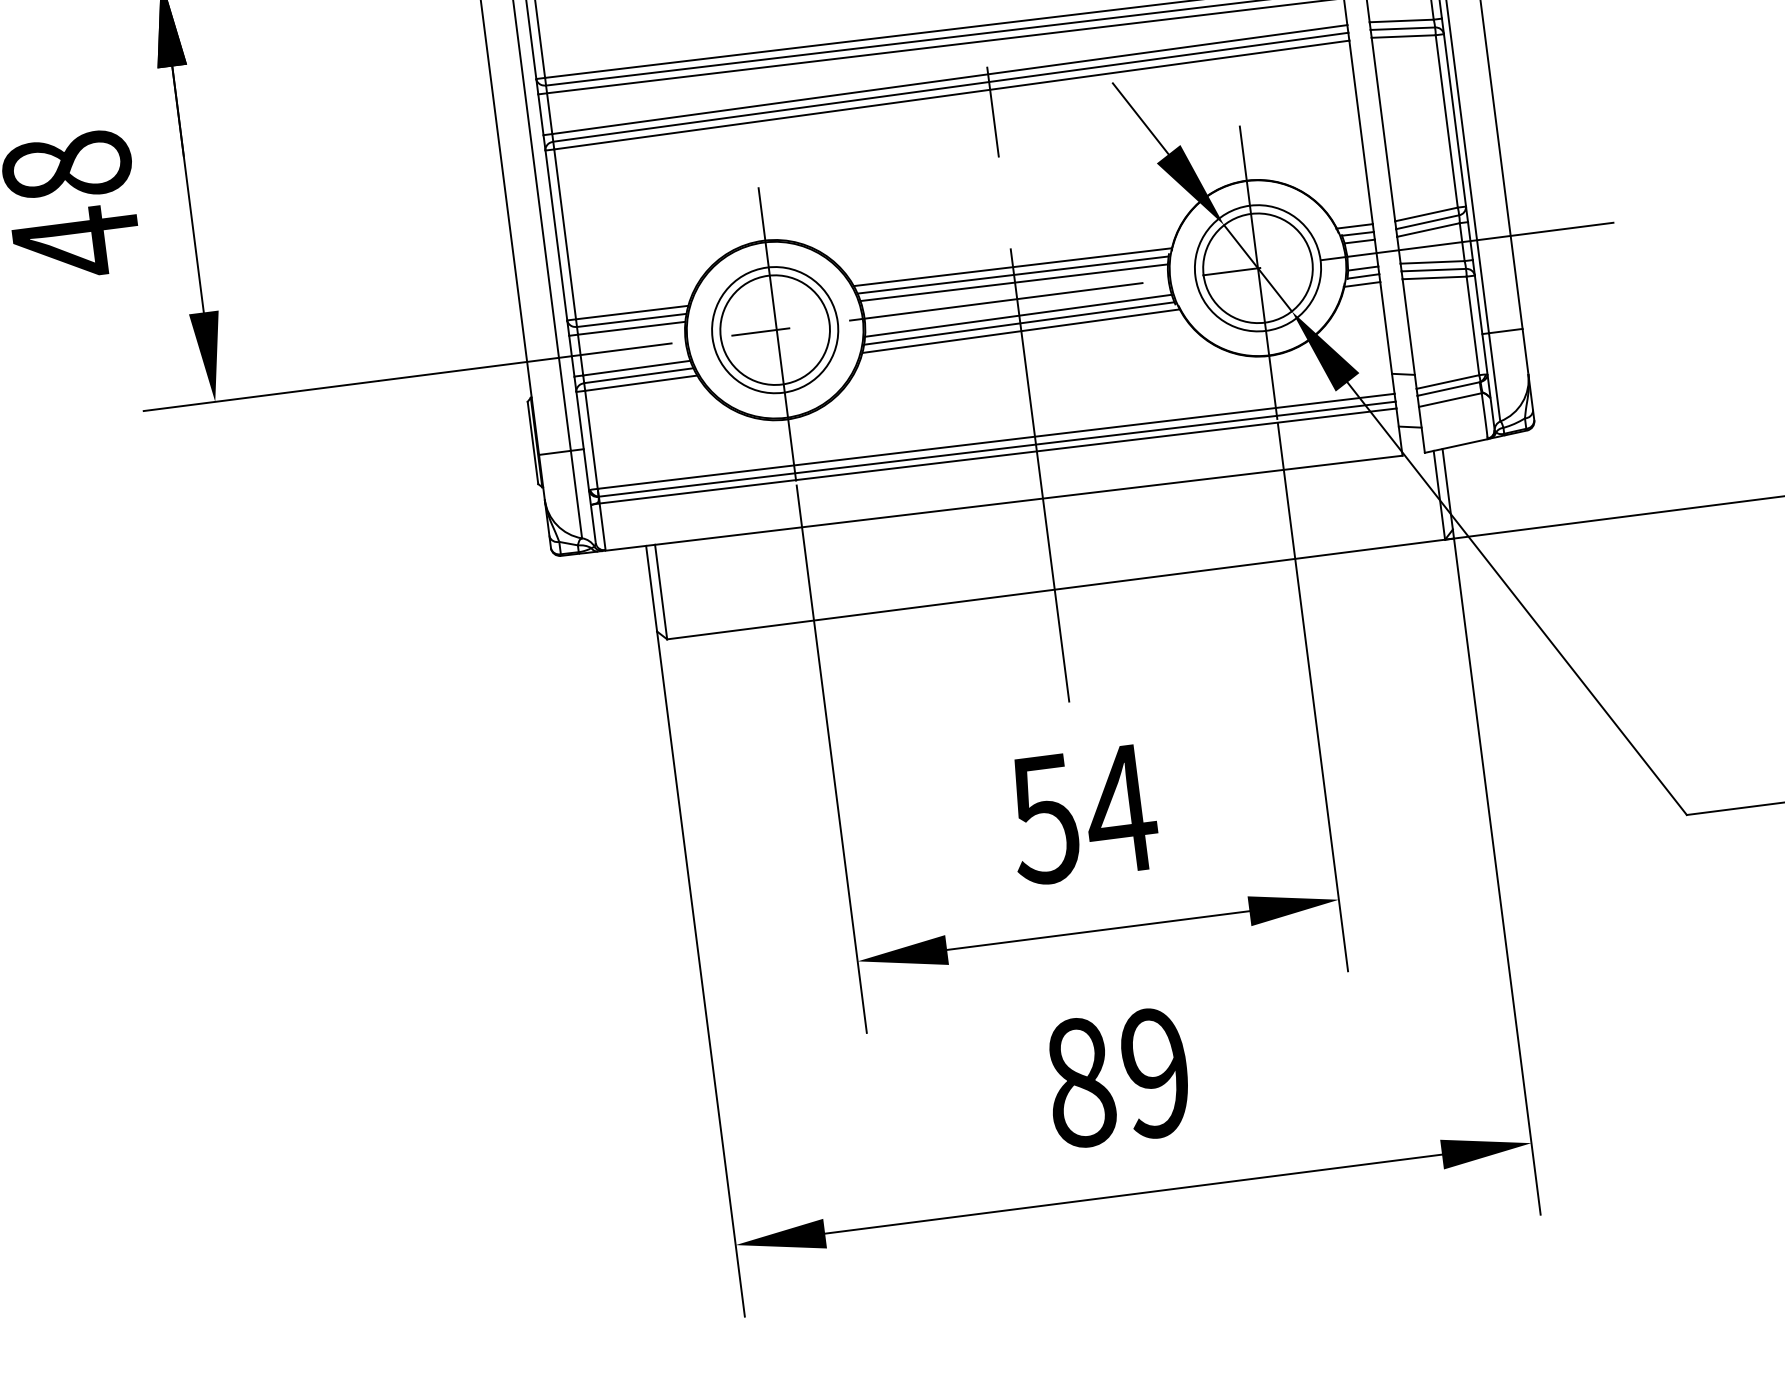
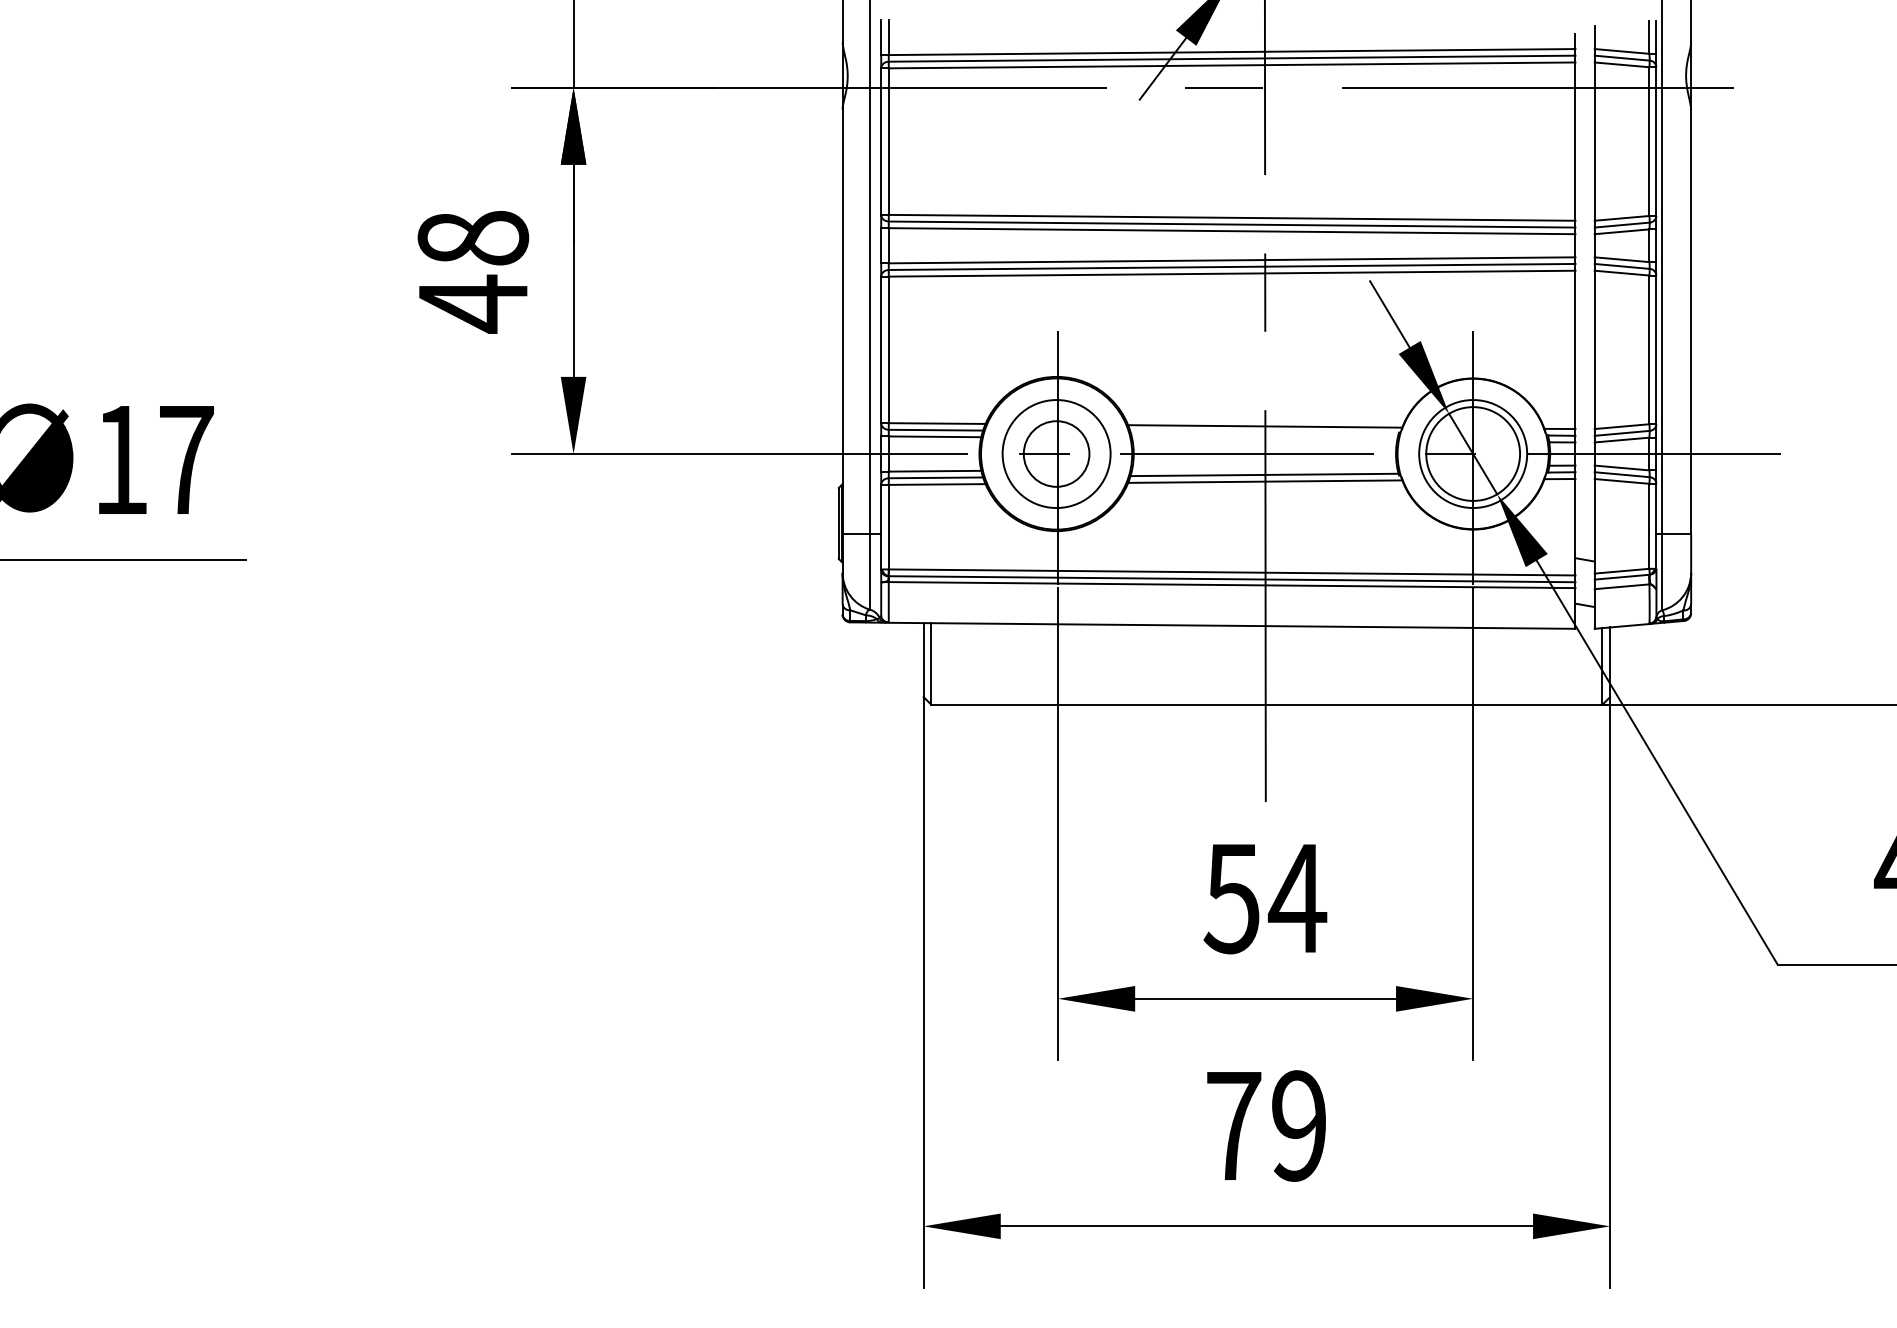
line: (1012, 274) -> (1264, 432), removed
line: (1013, 282) -> (1264, 439), removed
line: (1018, 316) -> (1264, 468), removed
circle: (774, 329) -> (1056, 453), size x0.7
text: (1081, 1082) -> (1234, 1125), 89 -> 79

